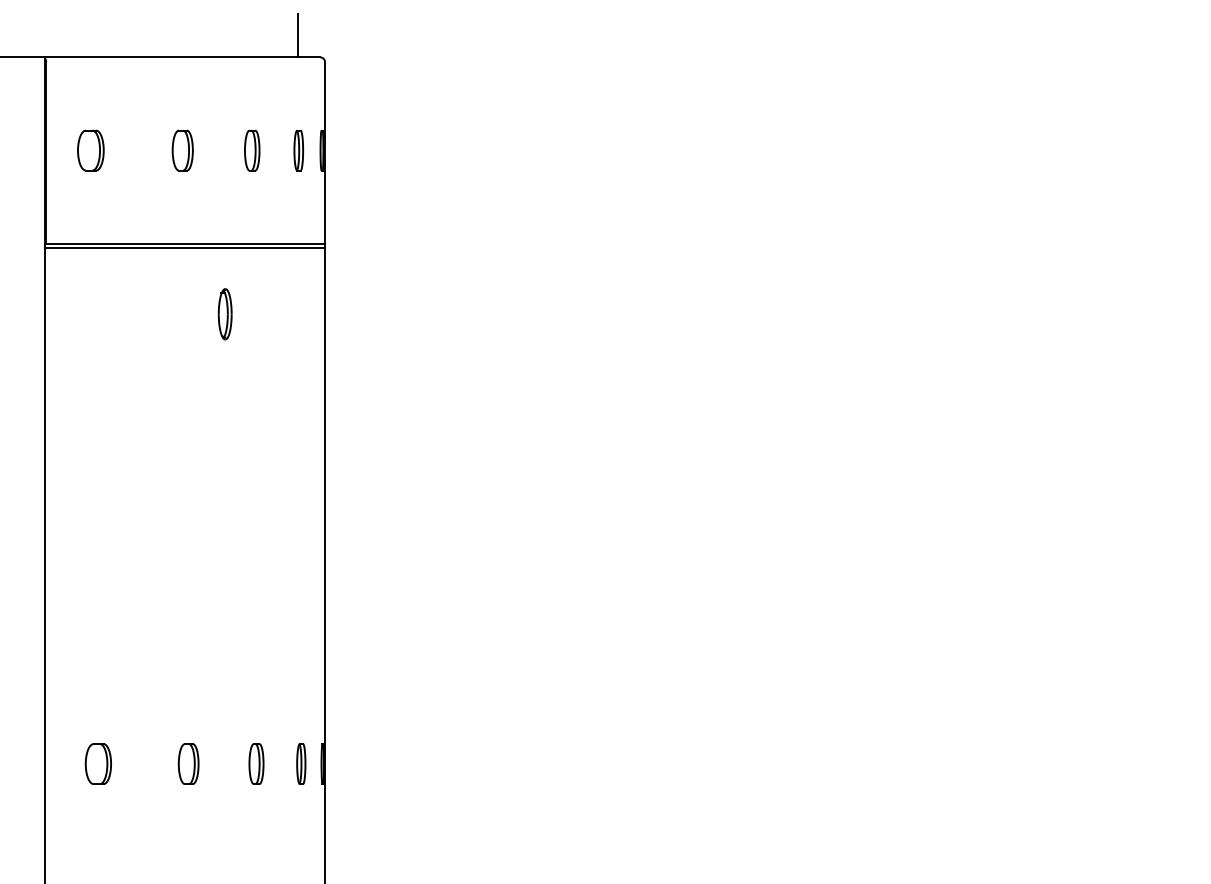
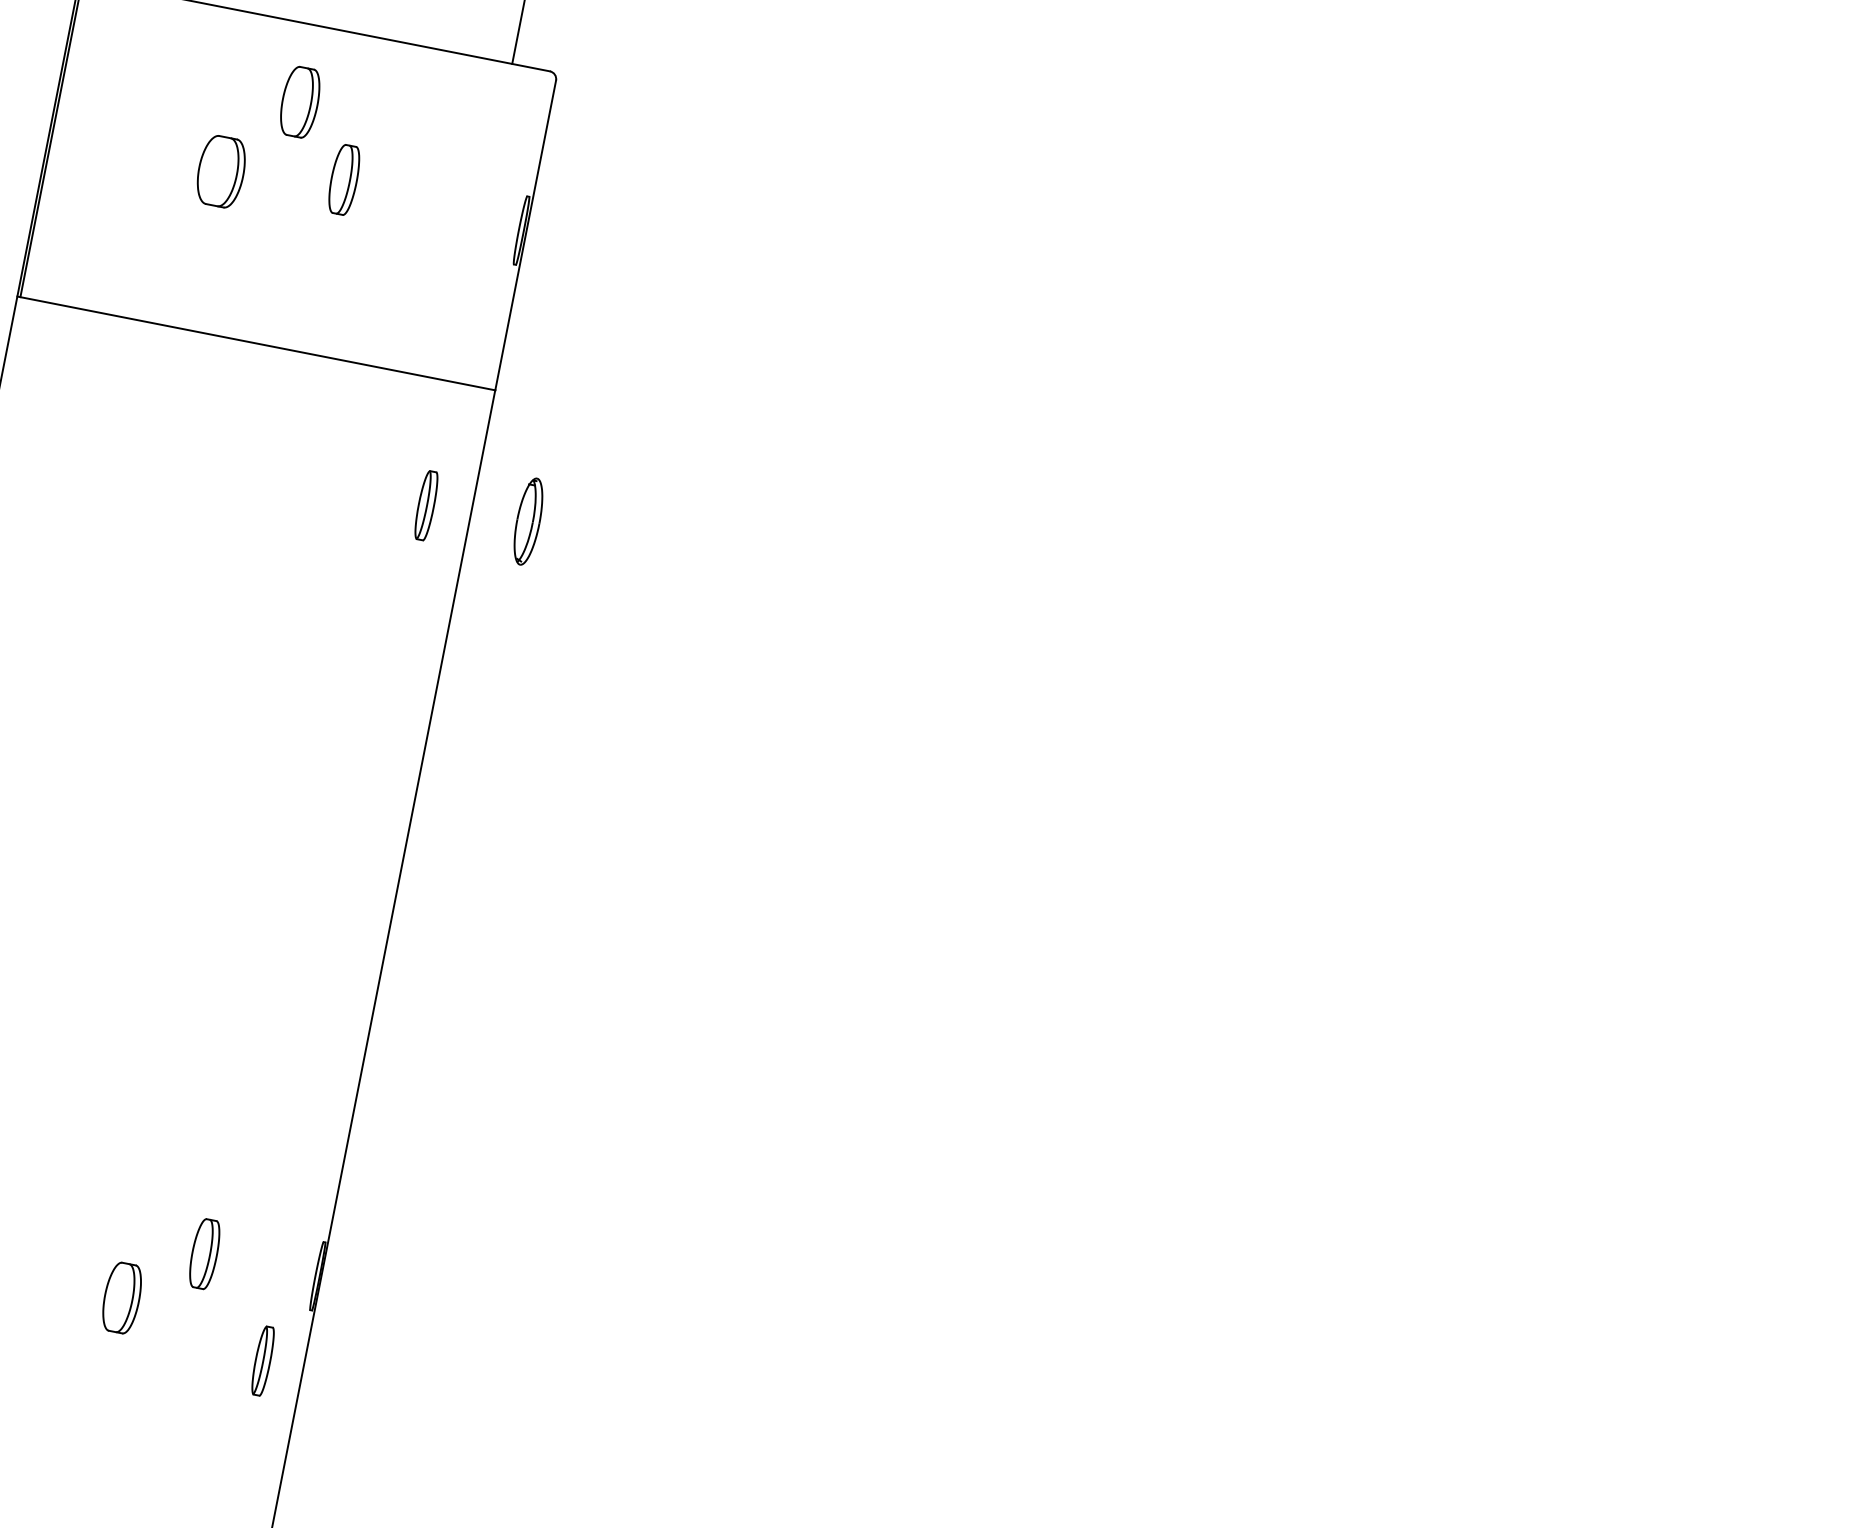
part: (90, 150) -> (220, 171), moved
part: (182, 150) -> (299, 101), moved
part: (252, 150) -> (344, 179), moved
part: (298, 150) -> (425, 505), moved
line: (184, 247) -> (254, 349), removed
part: (224, 314) -> (527, 521), moved
part: (188, 763) -> (121, 1296), moved
part: (301, 763) -> (263, 1360), moved

